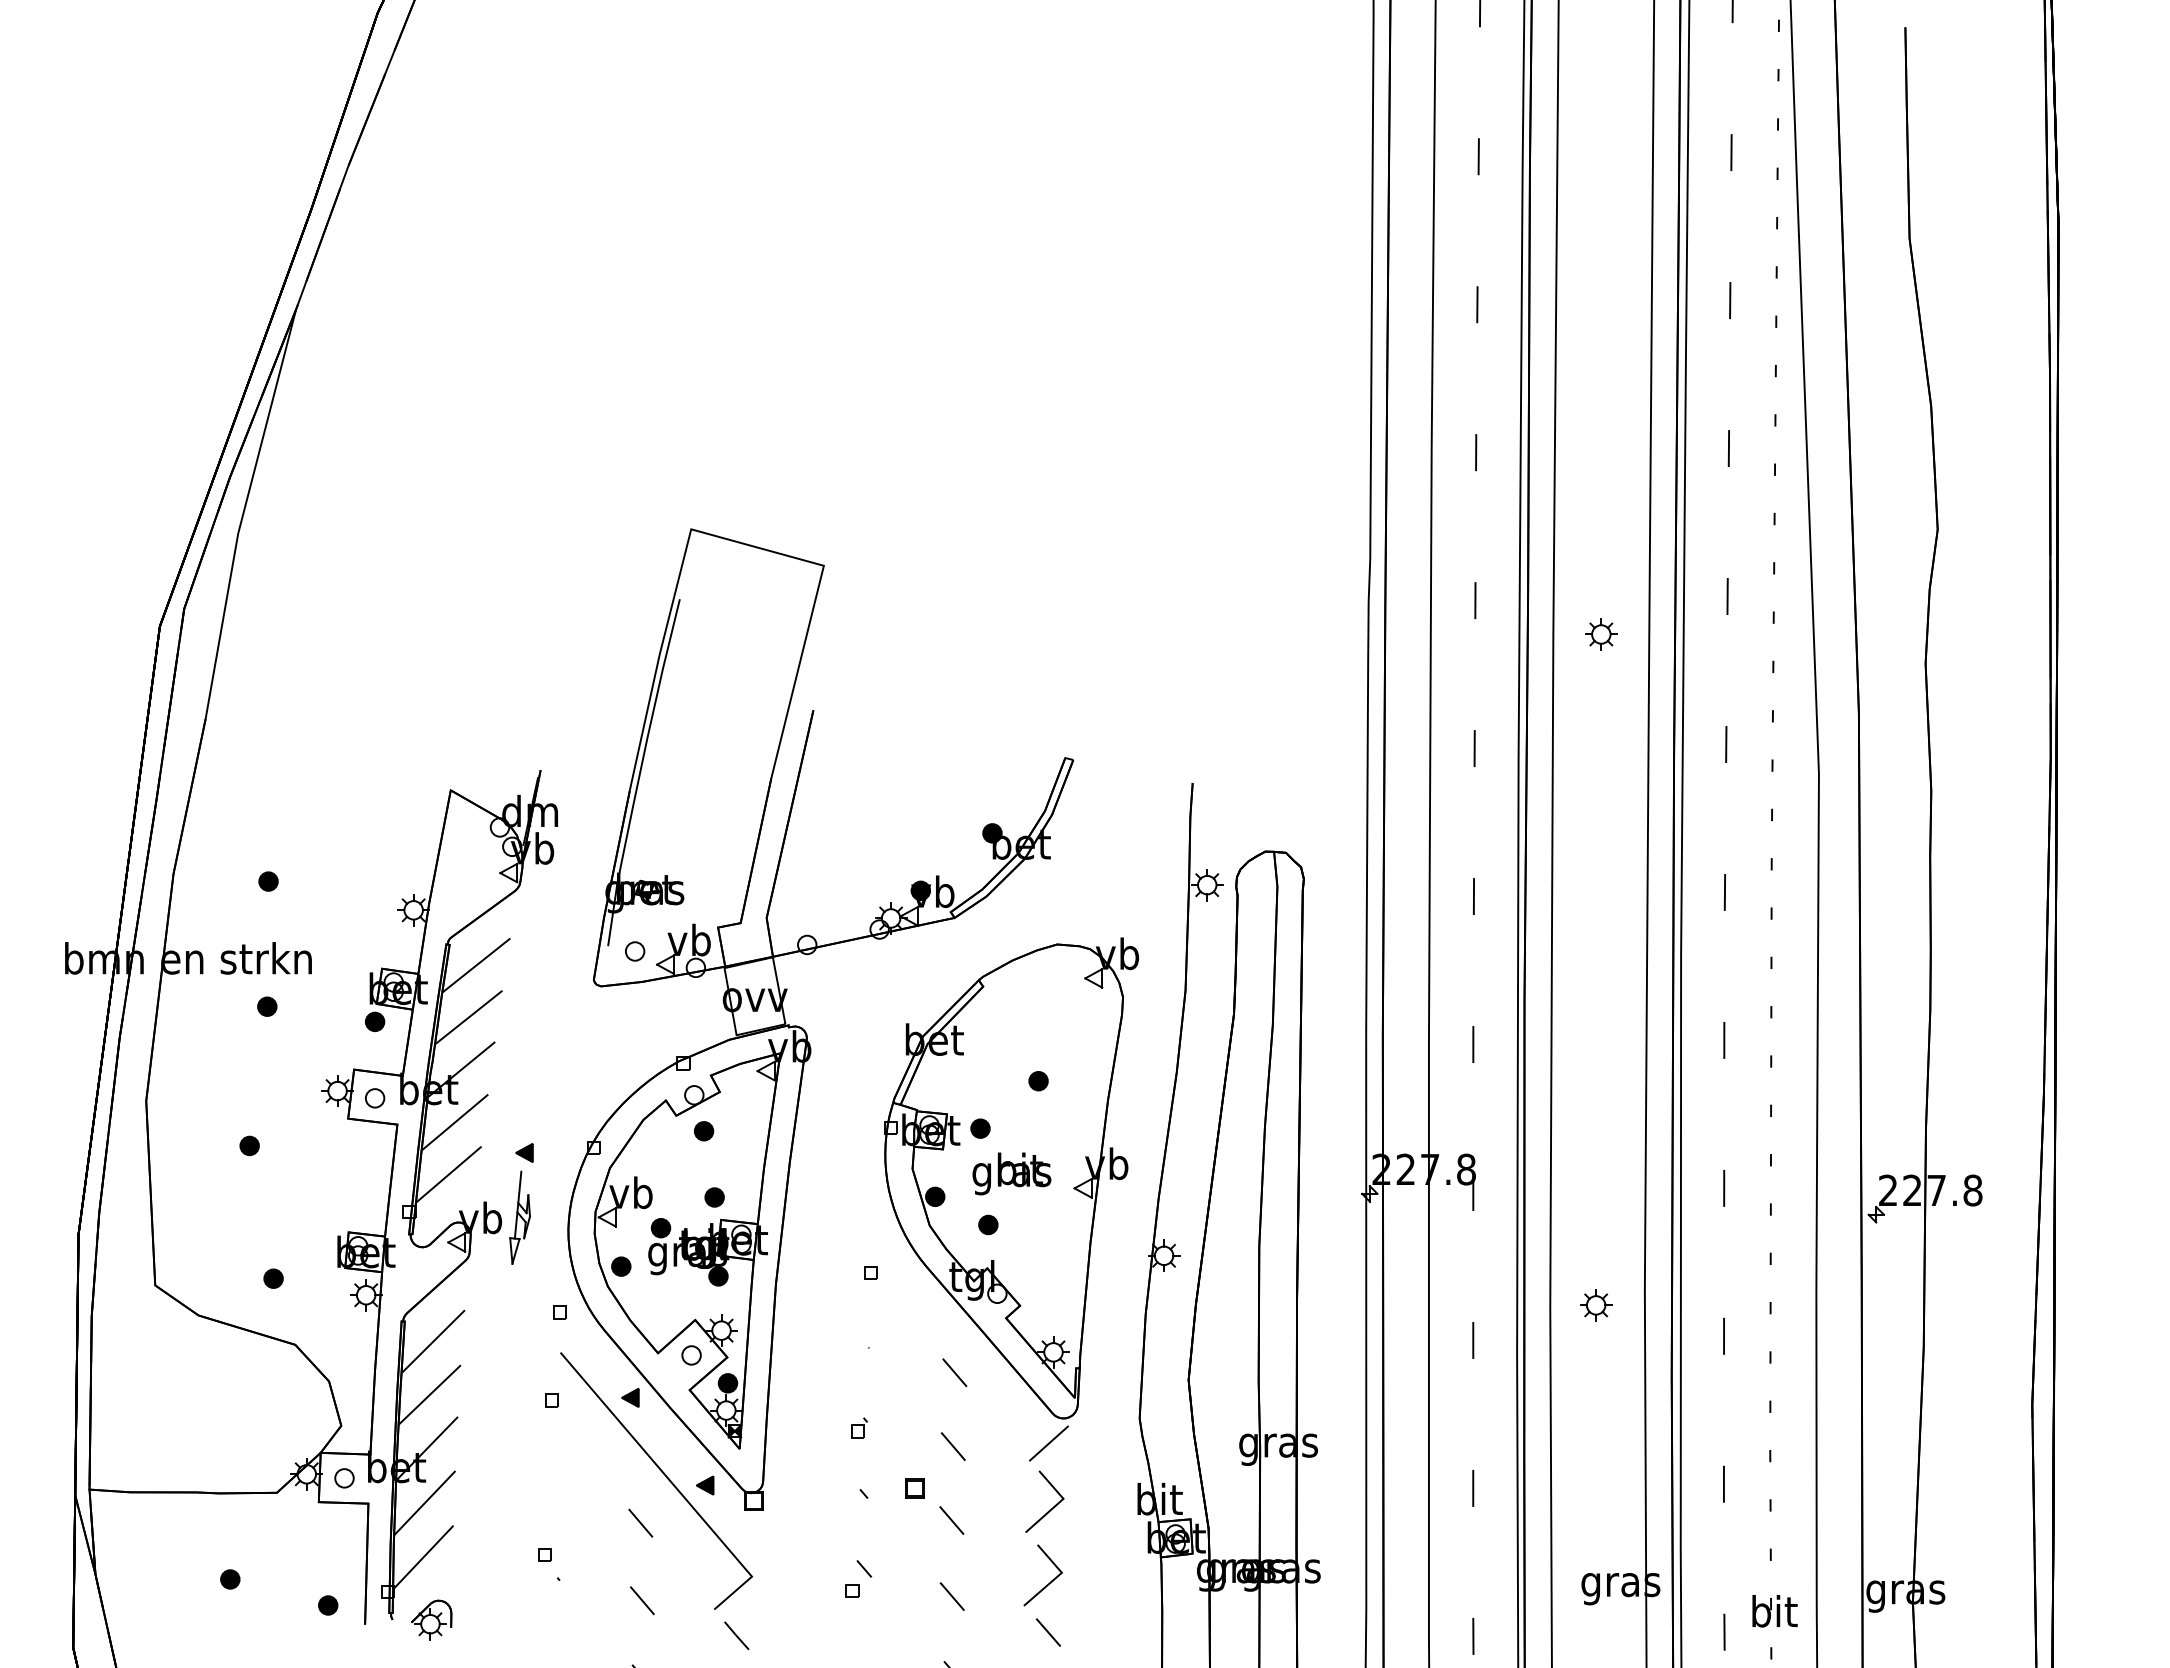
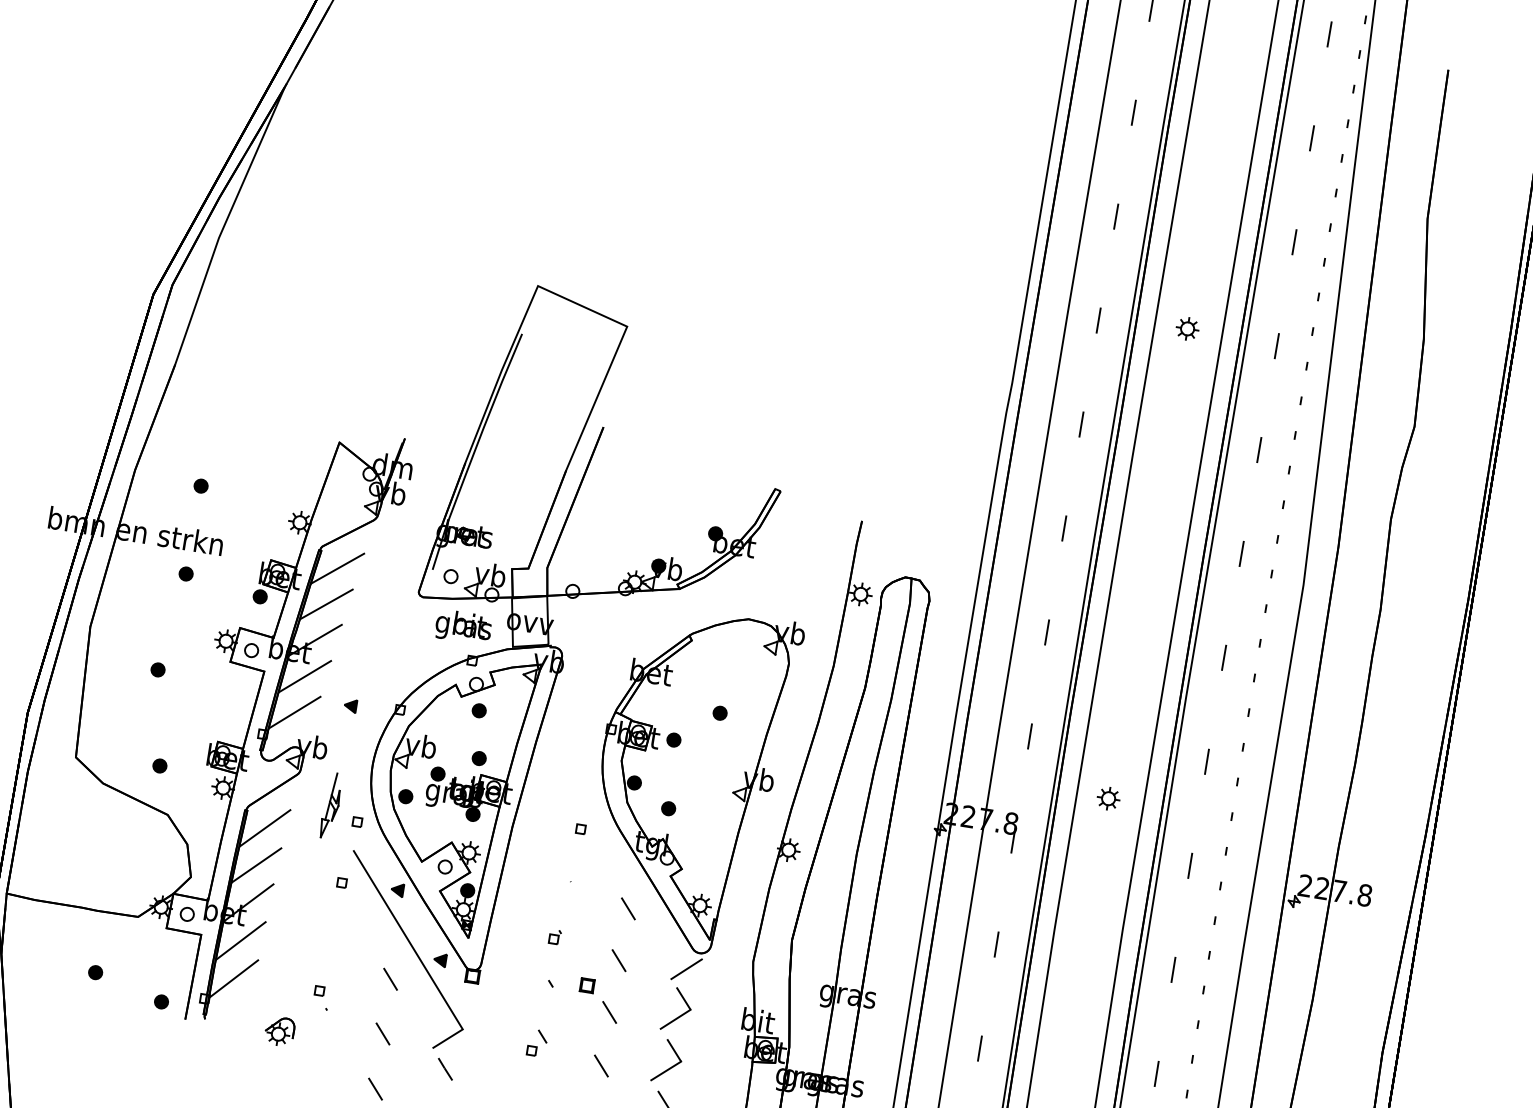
part: (1601, 634) -> (1187, 328), moved
text: (1011, 1173) -> (463, 626), moved
part: (519, 1217) -> (330, 805), moved
part: (1596, 1305) -> (1108, 798), moved
part: (431, 1619) -> (279, 1030), moved

